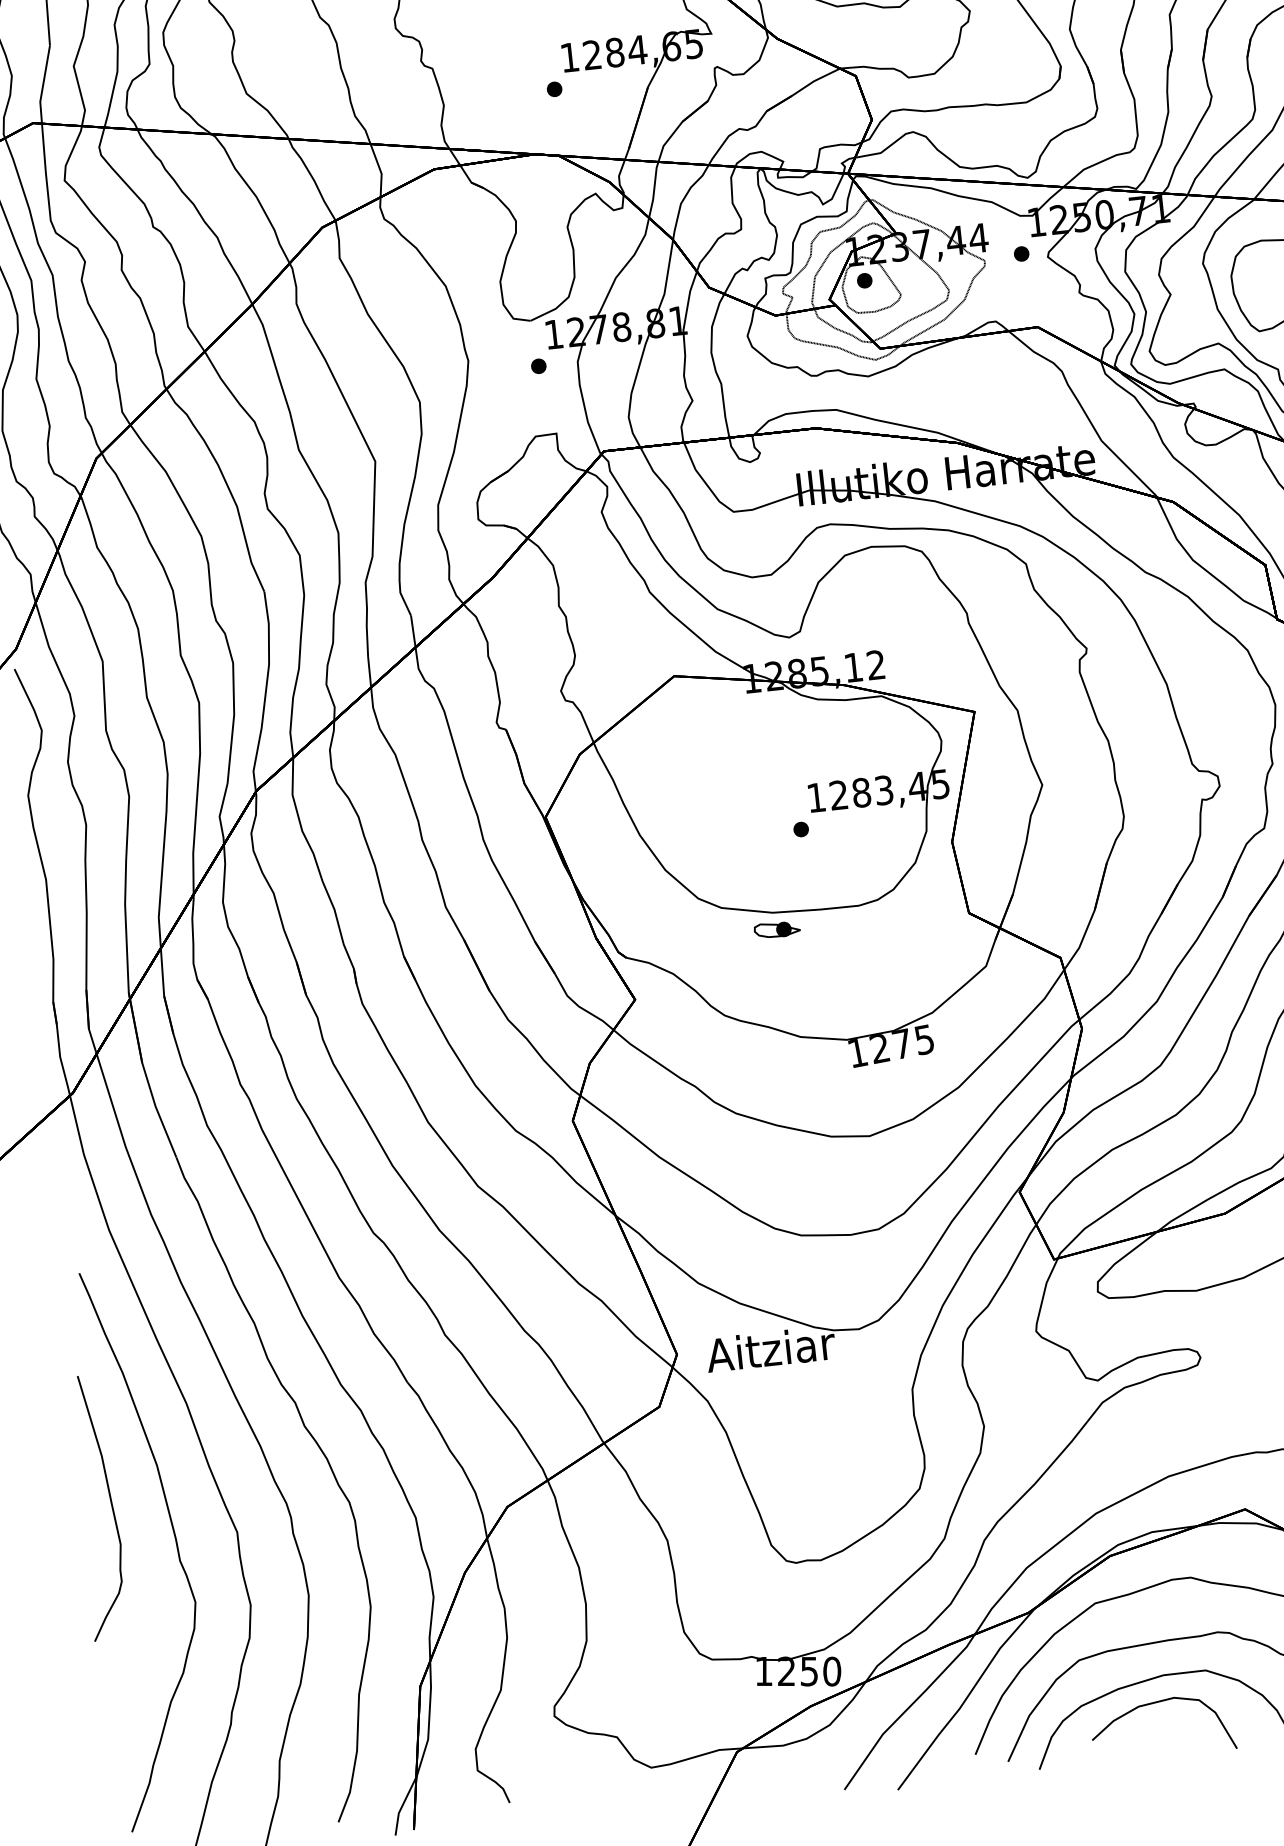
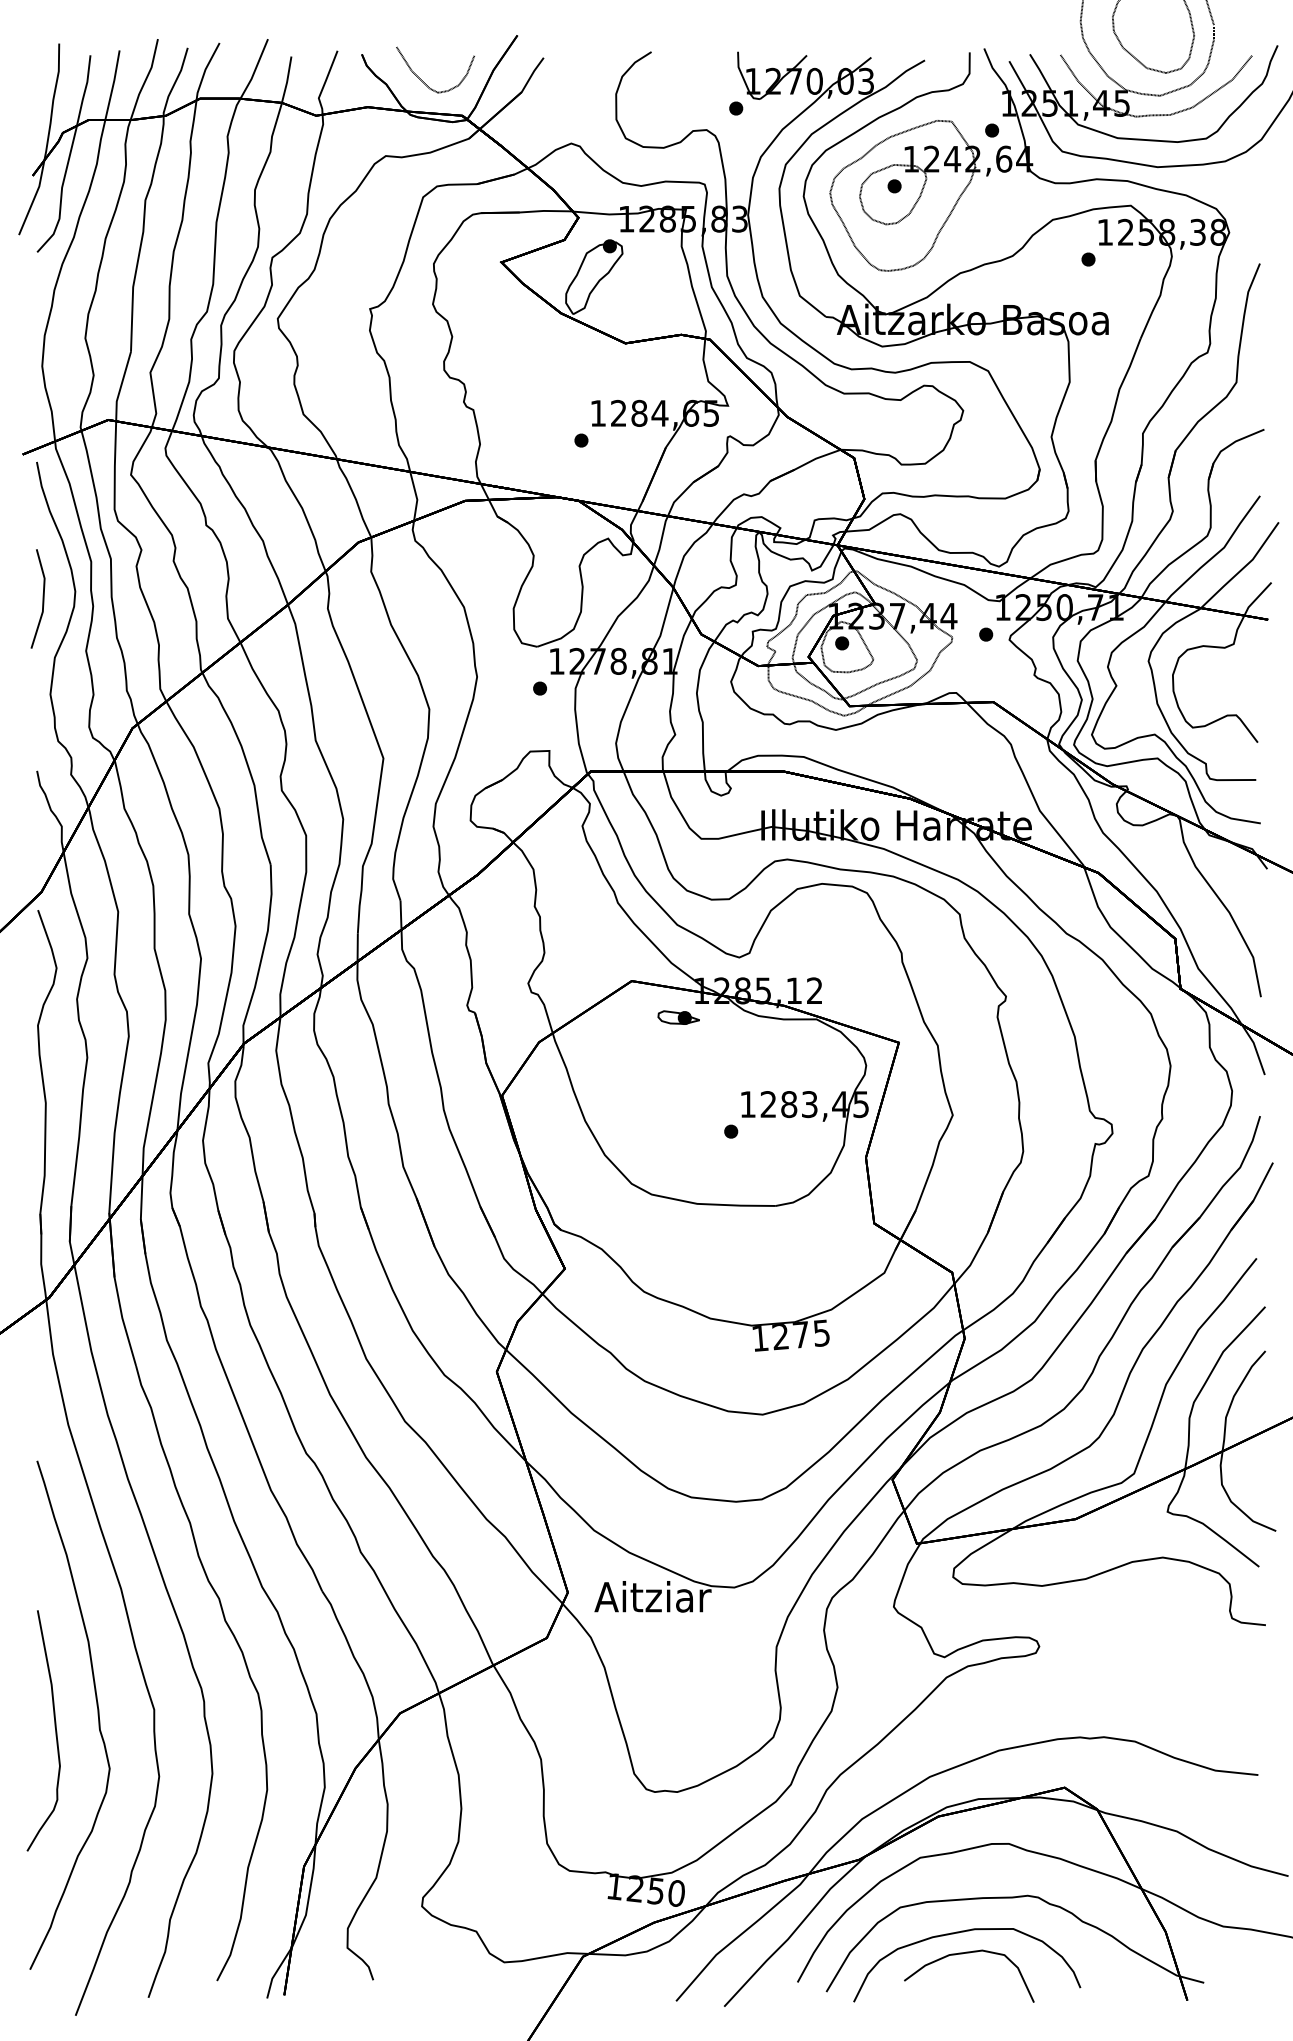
part: (776, 929) -> (678, 1017), moved
curve: (110, 1502) -> (54, 1727), moved

